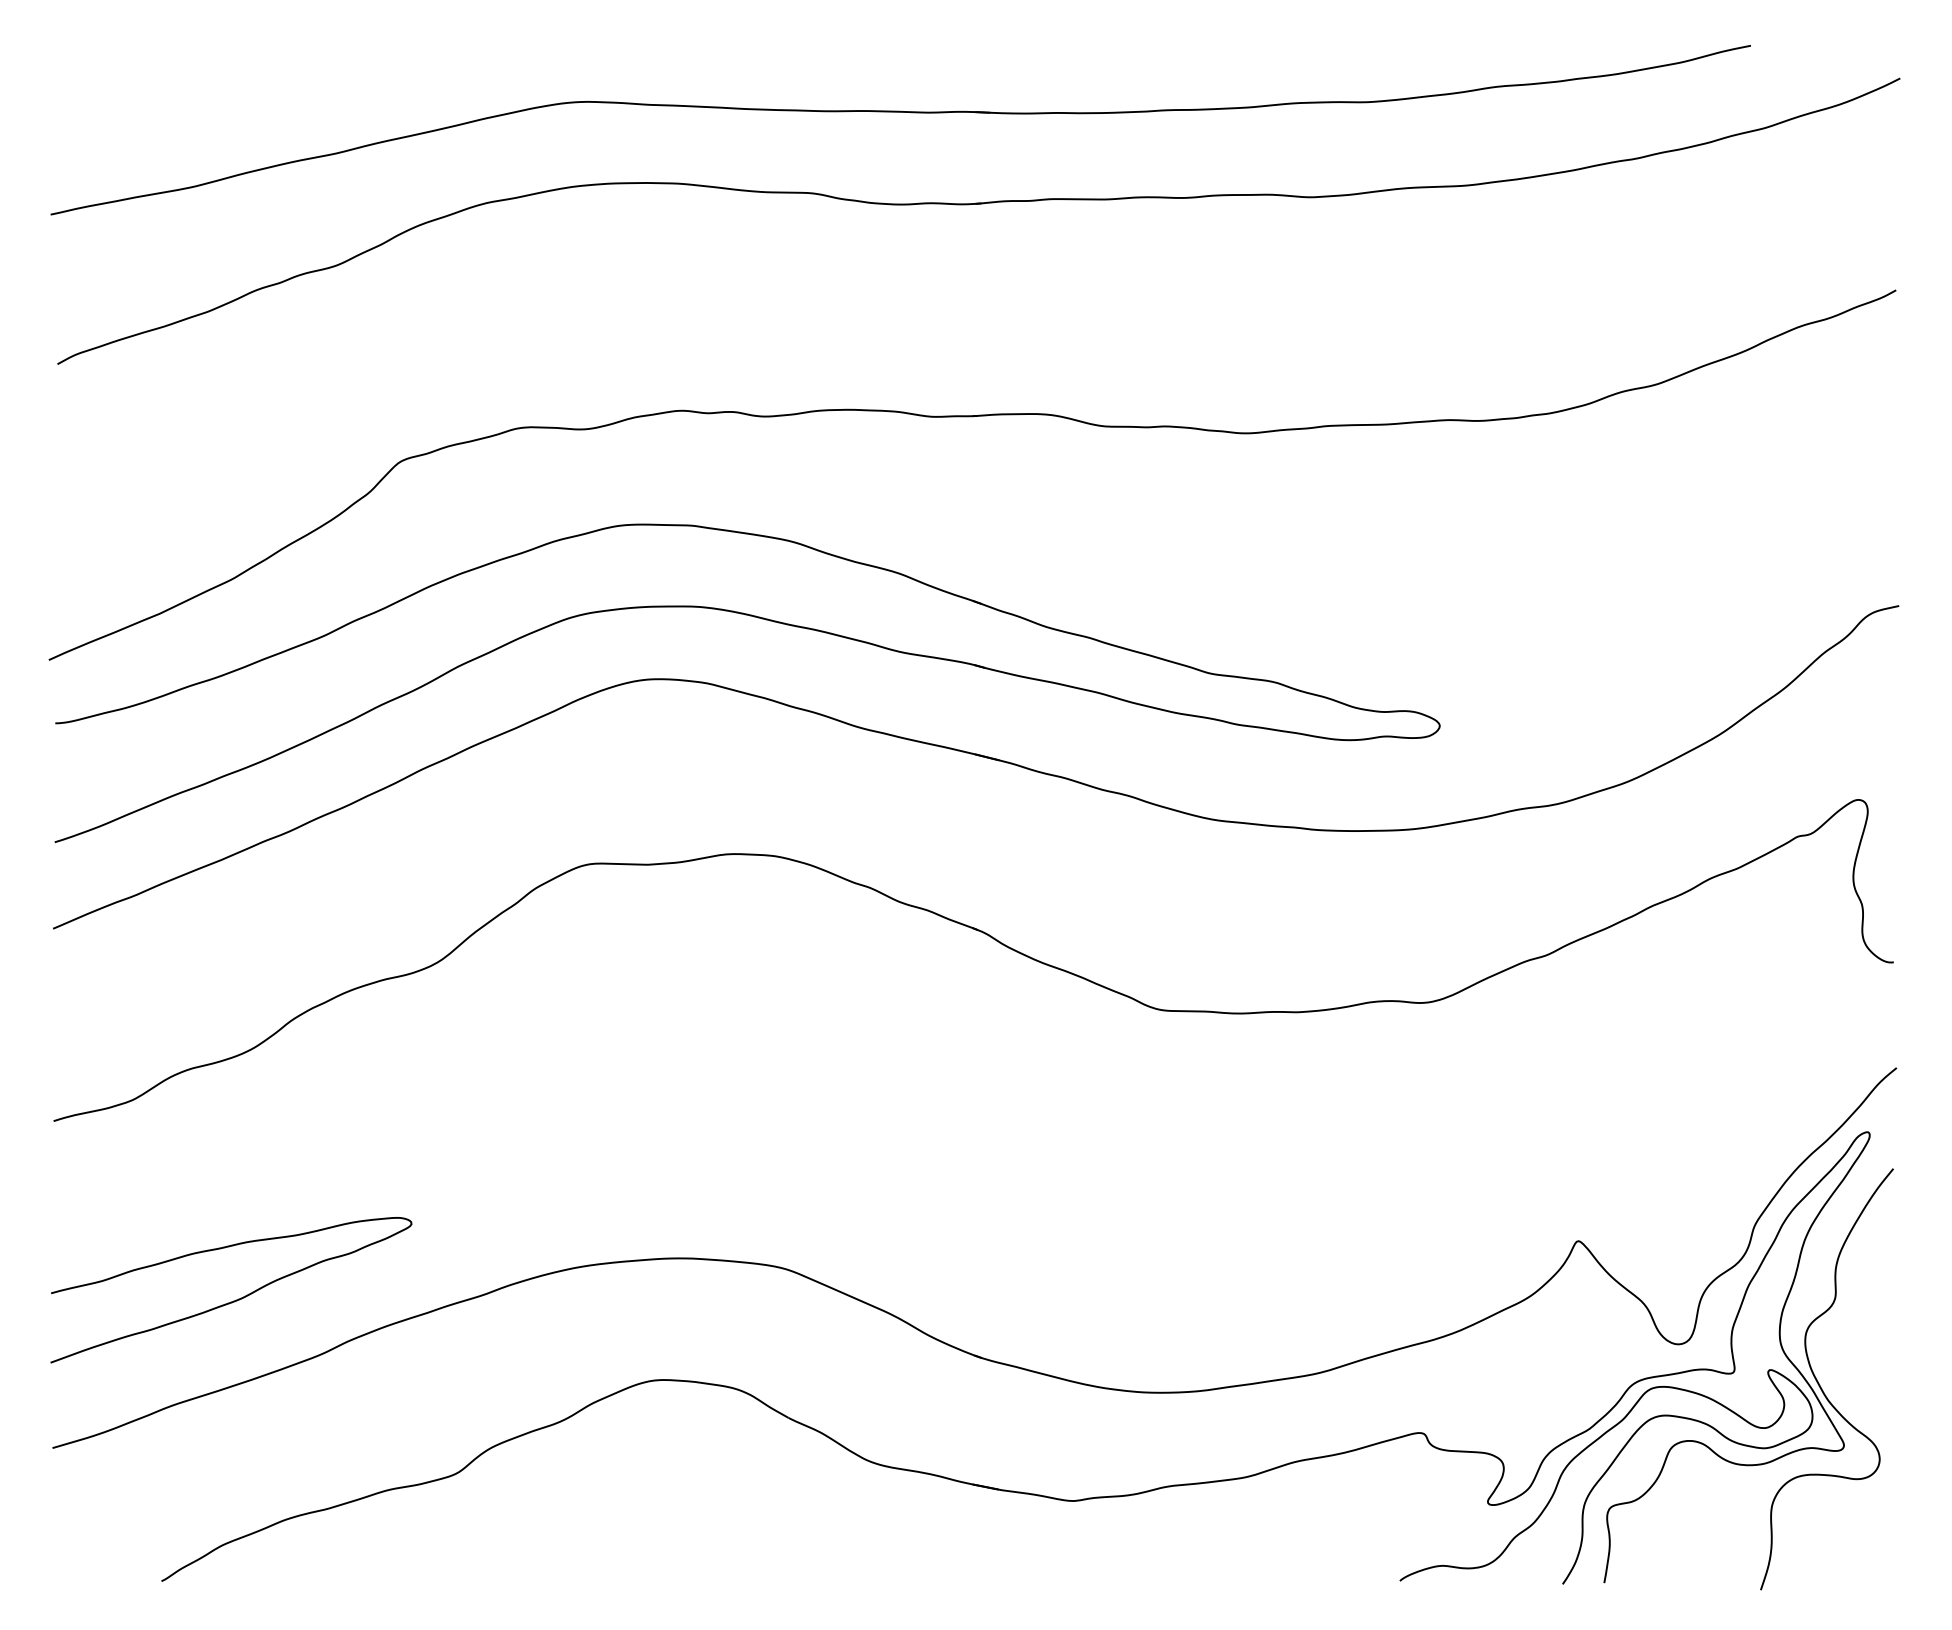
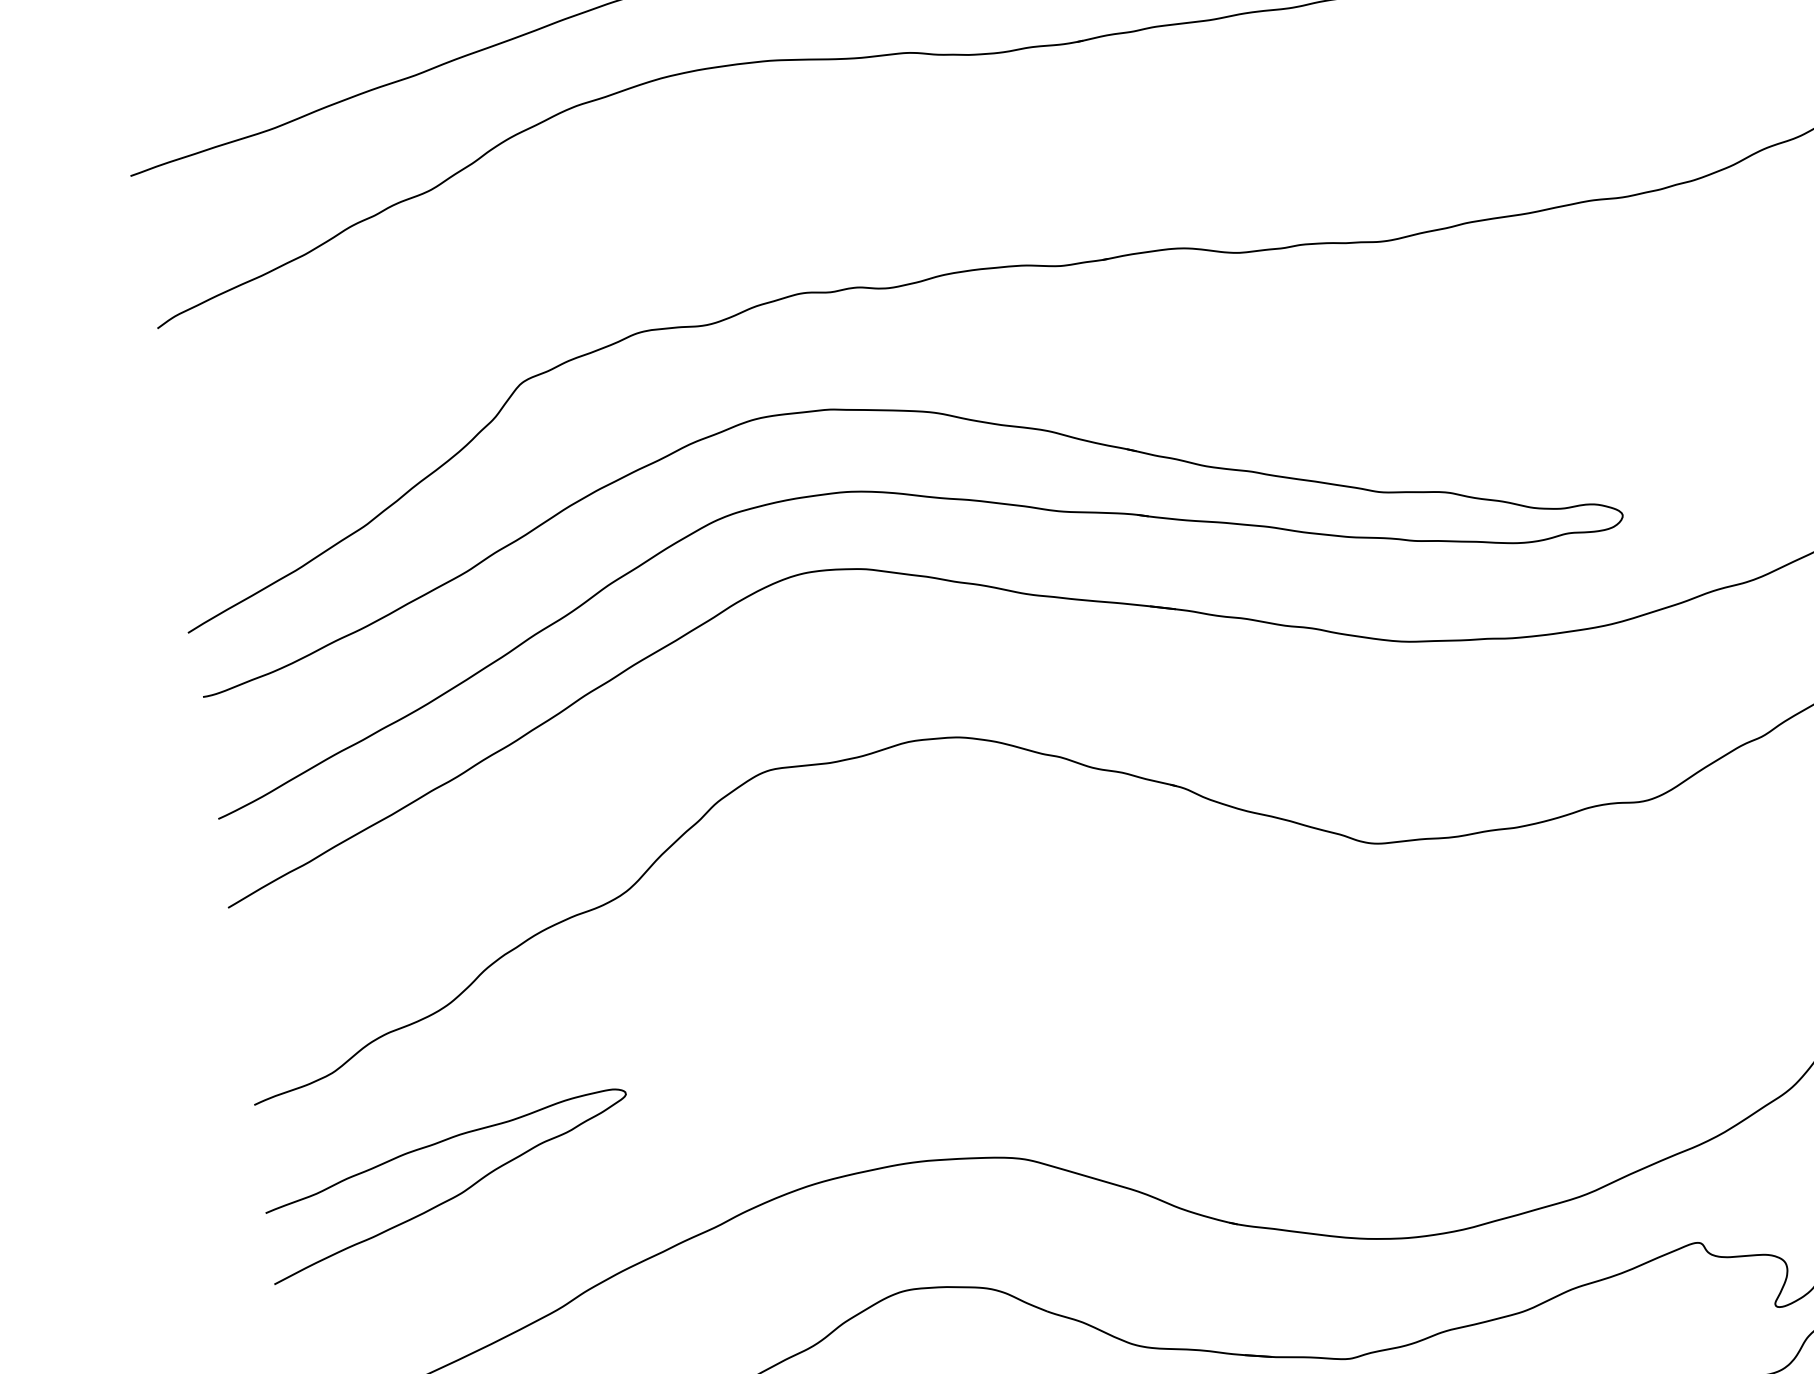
curve: (233, 1300) -> (453, 1196), moved

